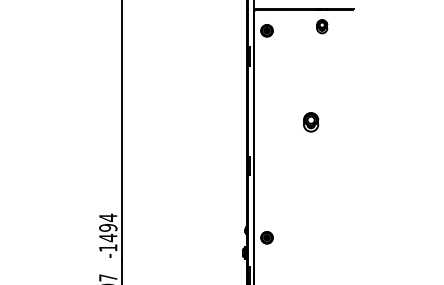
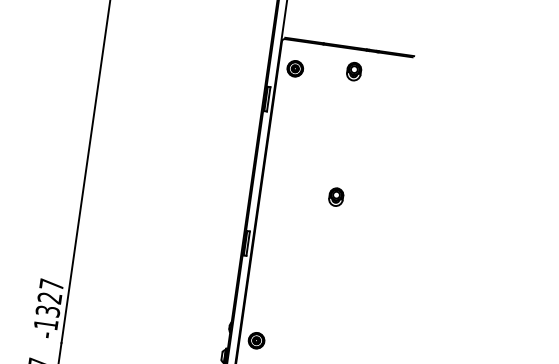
part: (322, 26) -> (354, 71), moved
part: (311, 121) -> (336, 196), size x0.71
text: (108, 227) -> (50, 297), -1494 -> -1327

